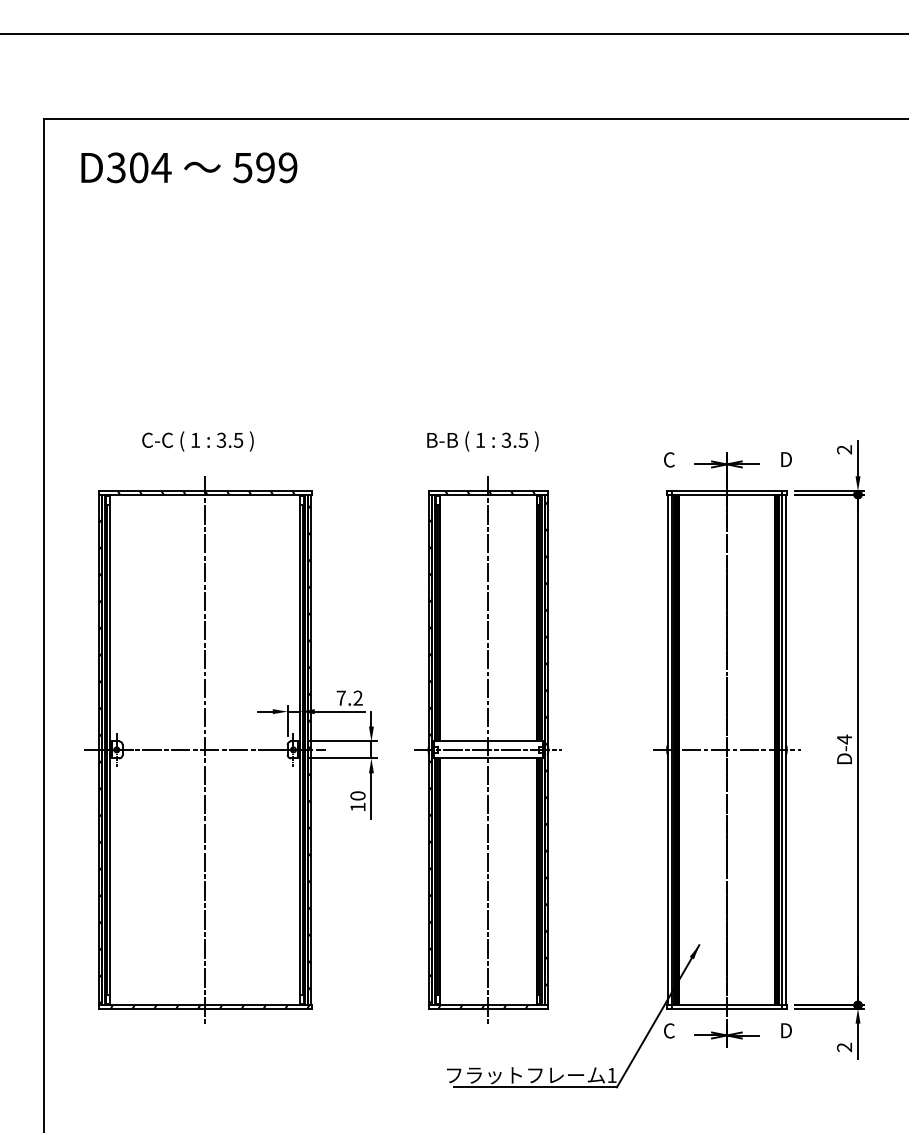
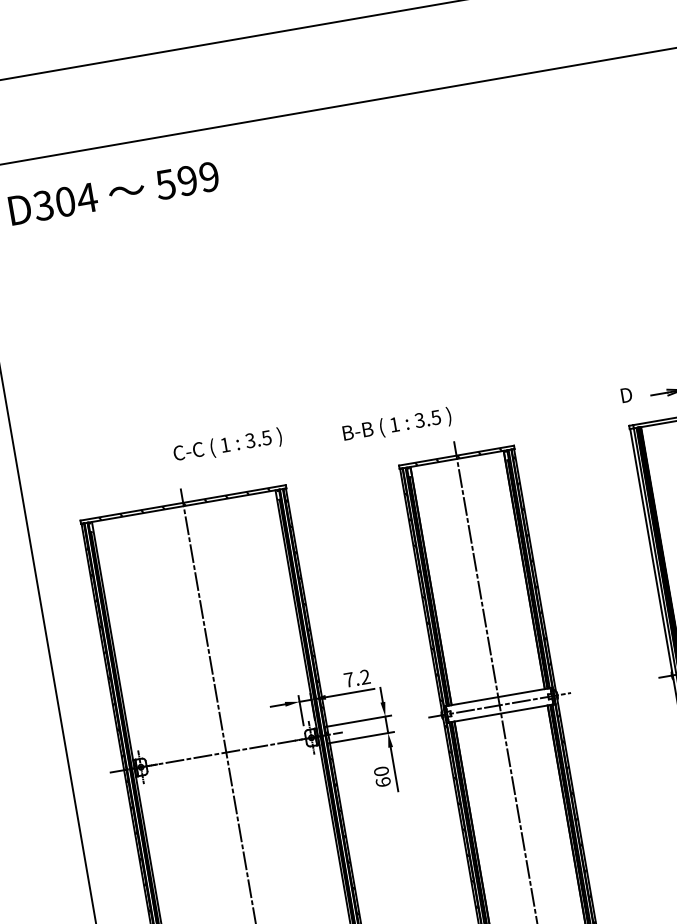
text: (197, 441) -> (227, 445), moved
text: (482, 441) -> (396, 425), moved
text: (669, 459) -> (625, 394), C -> D
text: (357, 806) -> (382, 781), 10 -> 60

